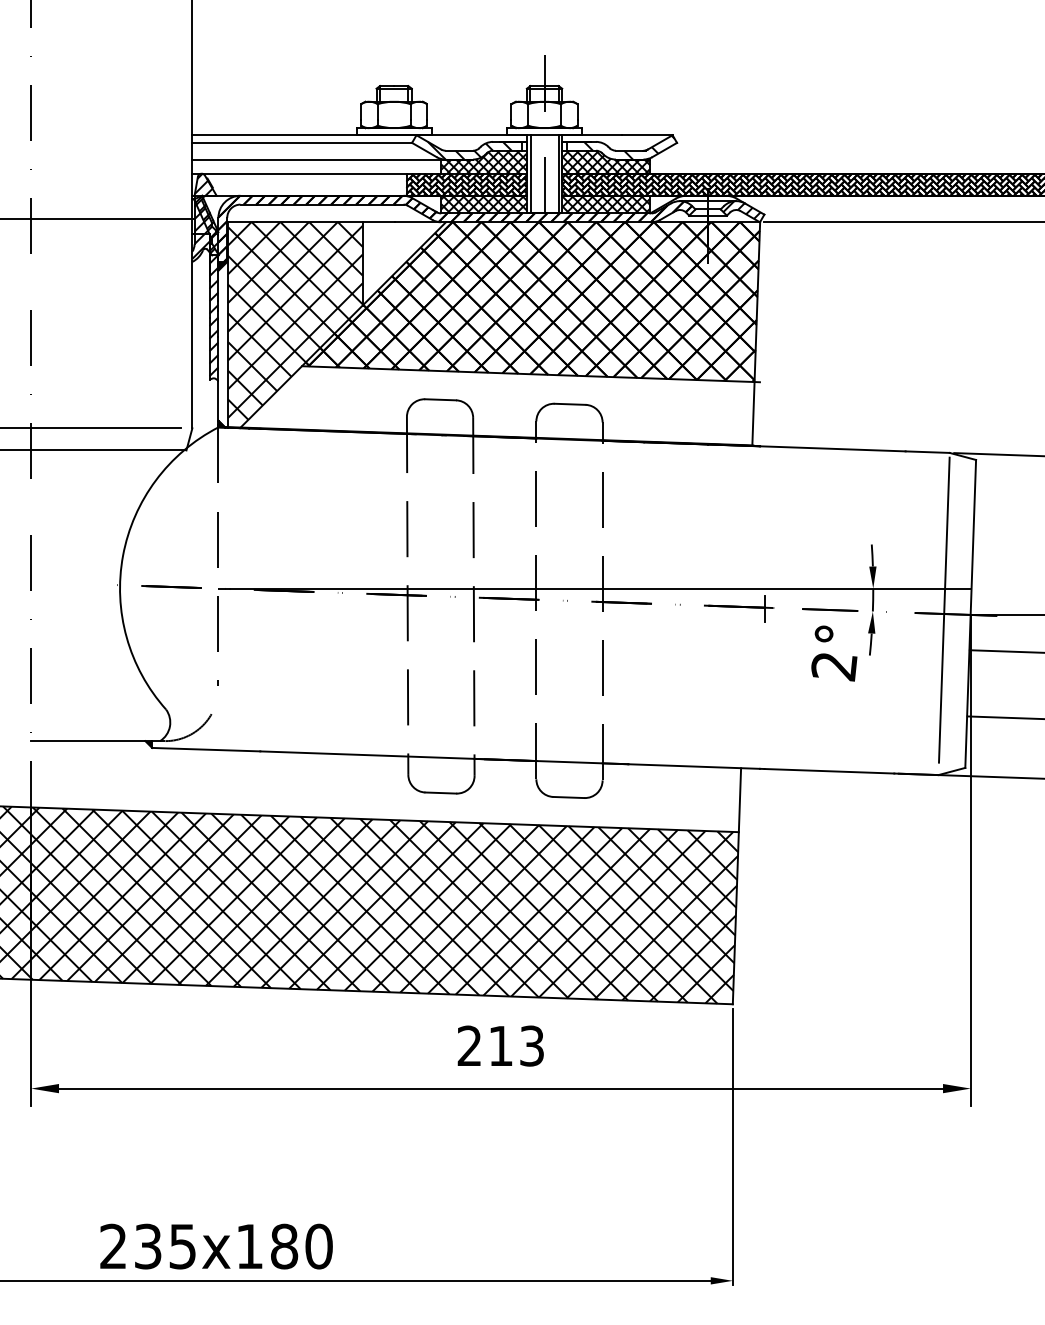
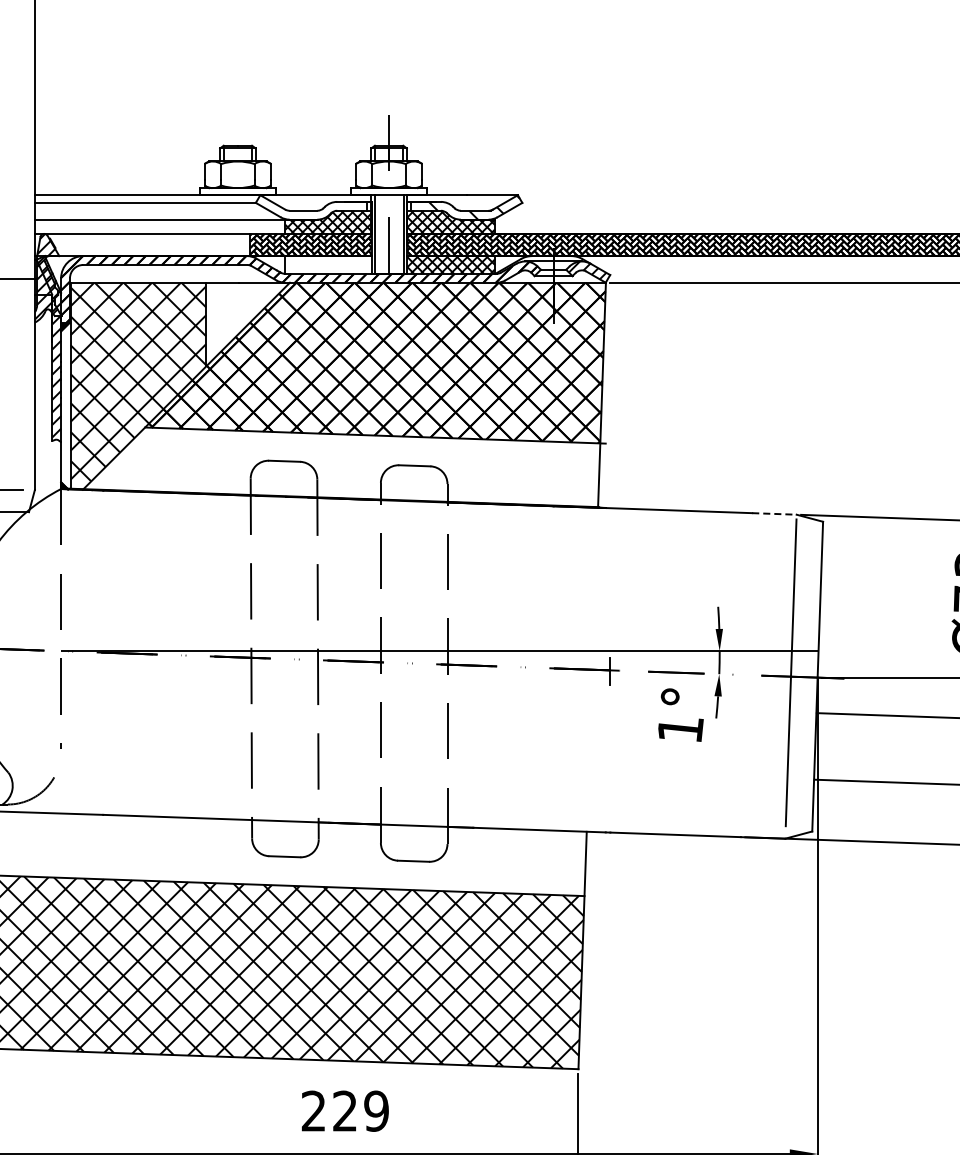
hatch: (474, 150) -> (318, 210), removed
hatch: (484, 204) -> (328, 264), removed
line: (928, 452) -> (775, 514), solid -> dashed
text: (834, 667) -> (680, 730), 2° -> 1°
text: (516, 1045) -> (360, 1110), 213 -> 229

